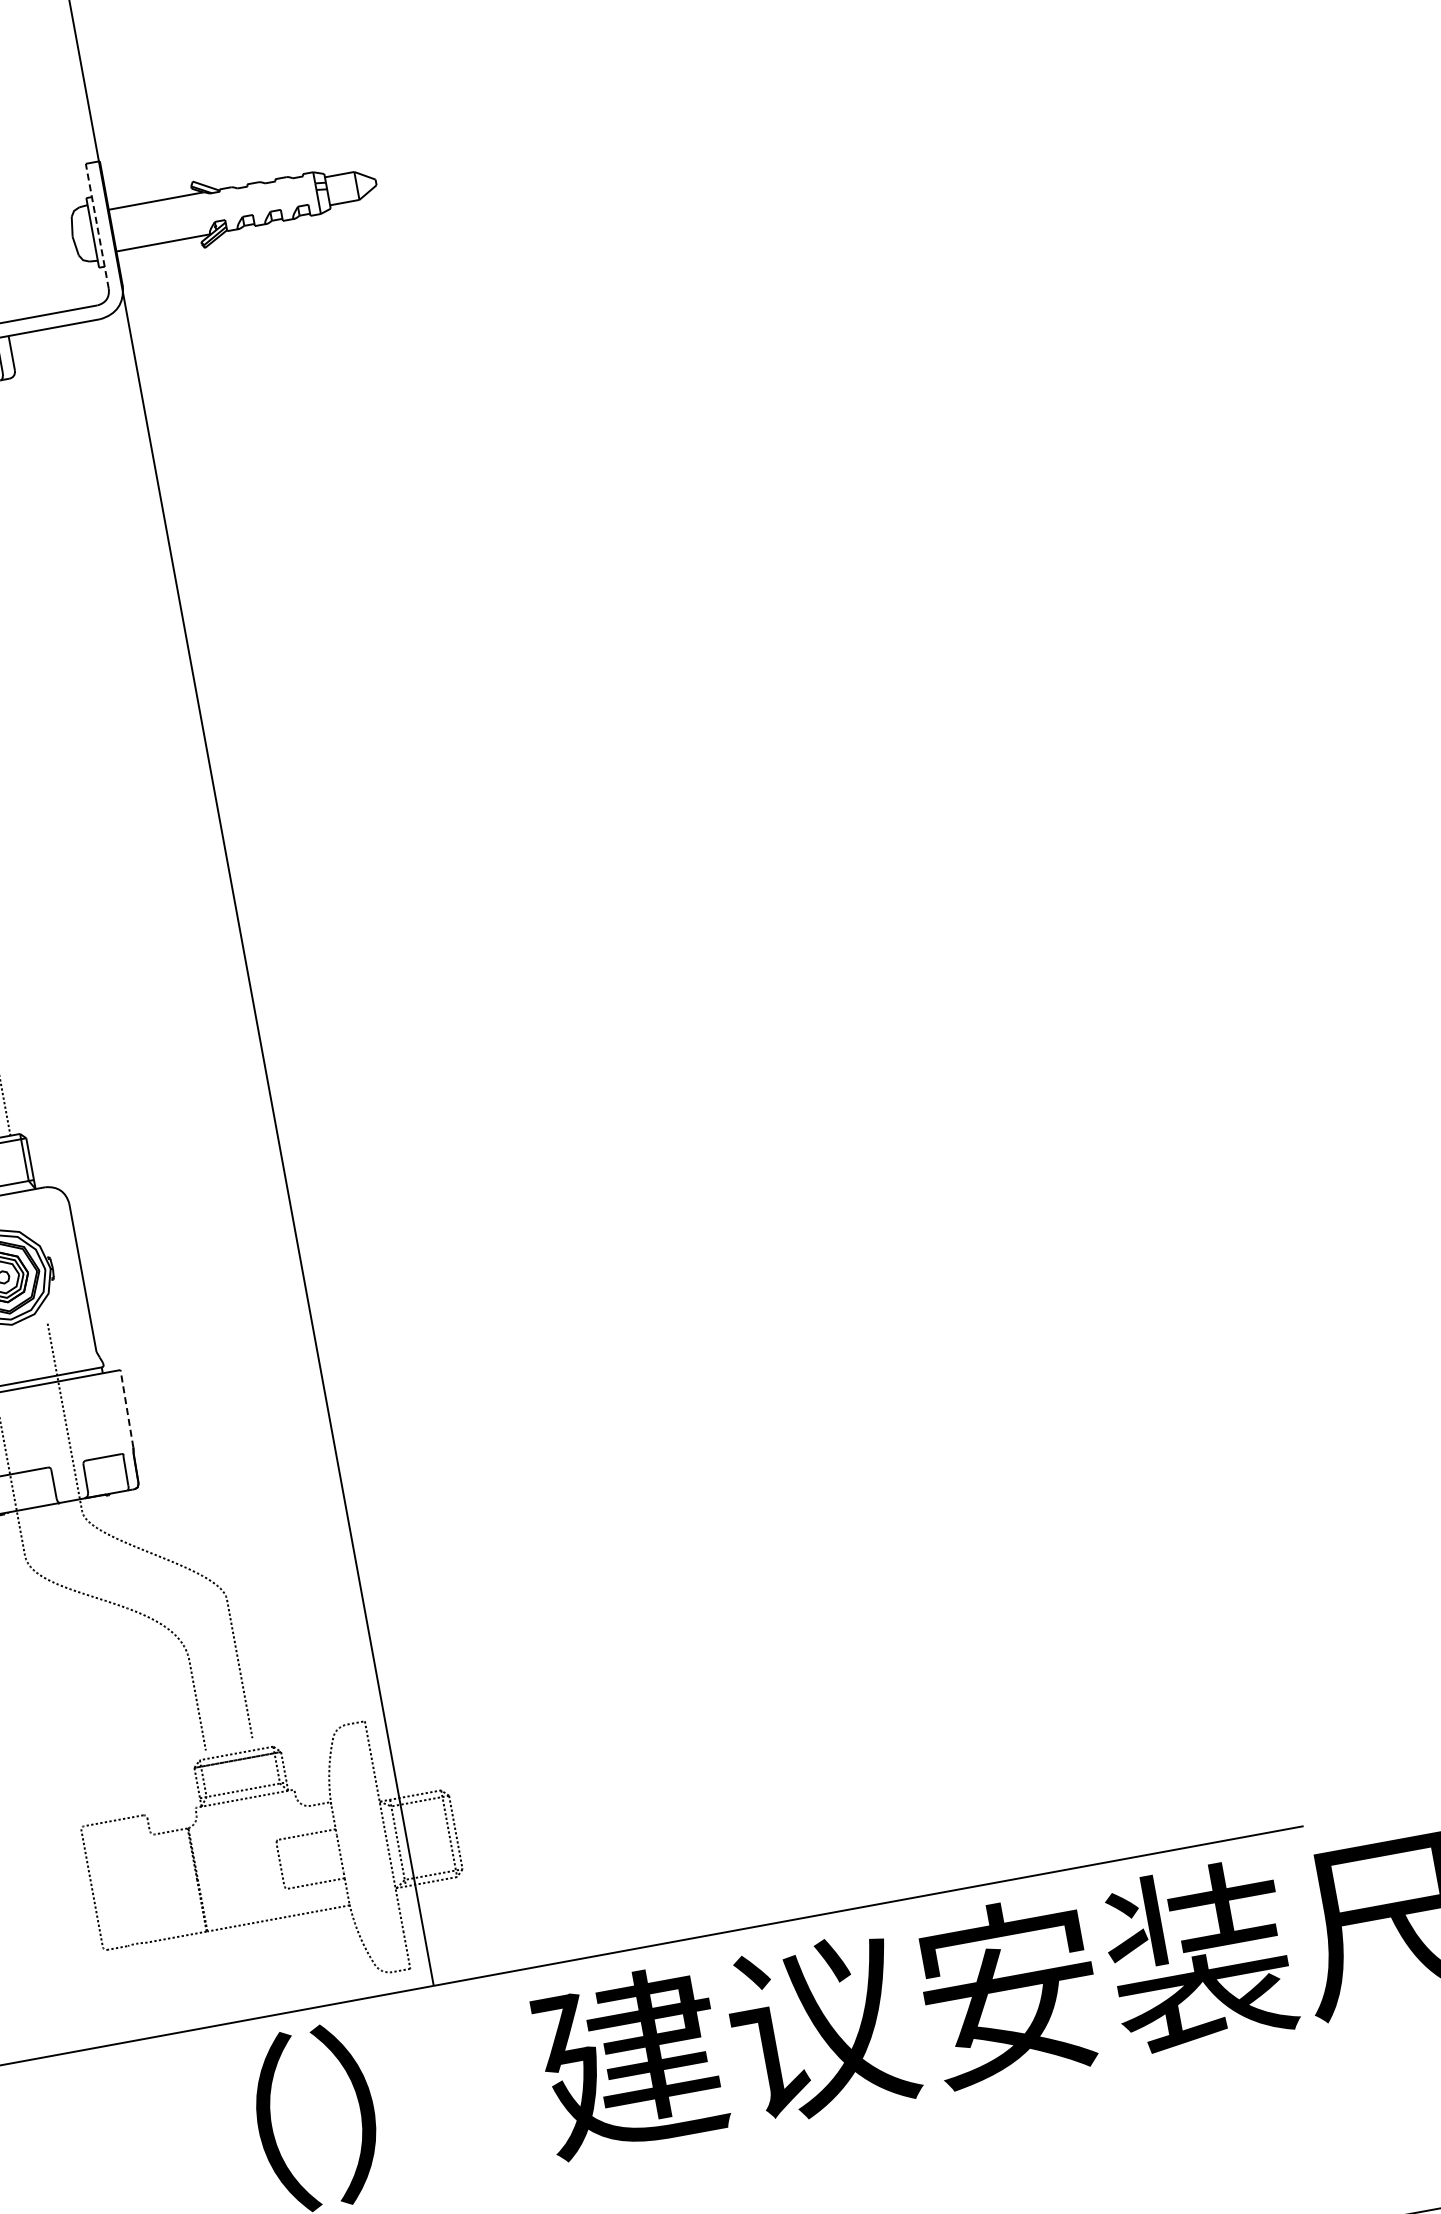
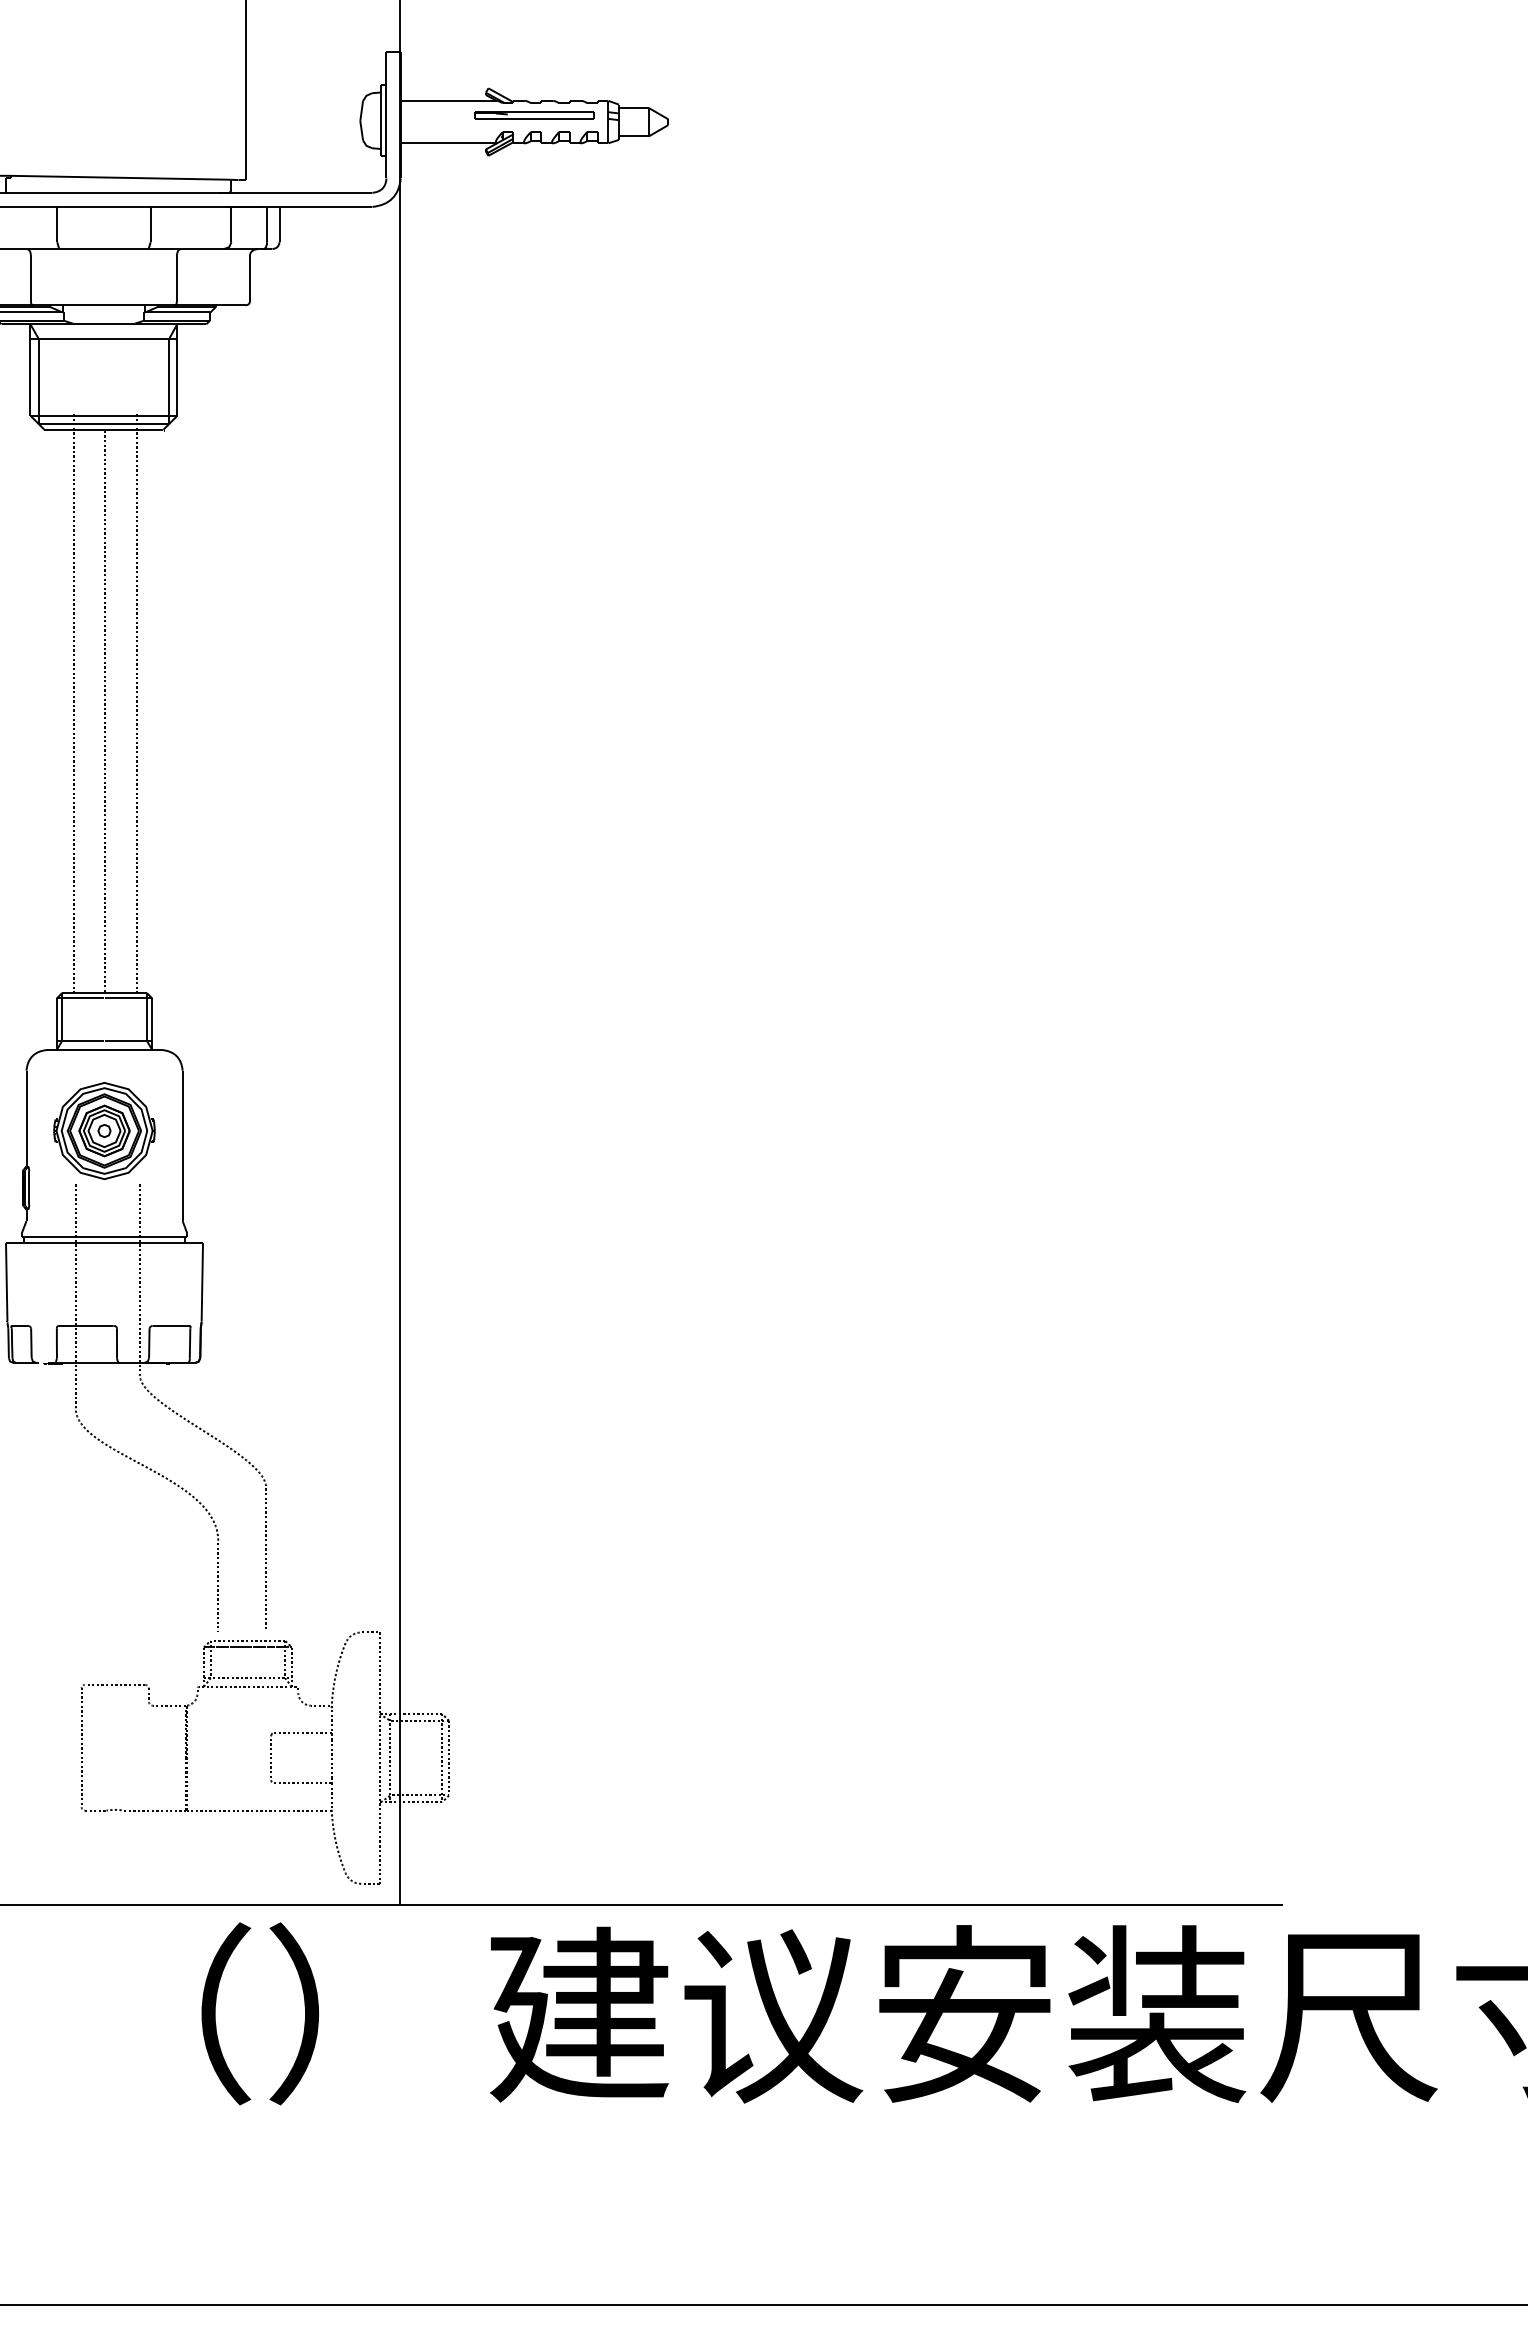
part: (243, 199) -> (534, 115), added
line: (97, 225) -> (386, 114), dashed -> solid
line: (126, 1407) -> (202, 1281), dashed -> solid

